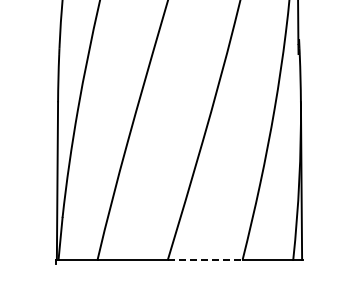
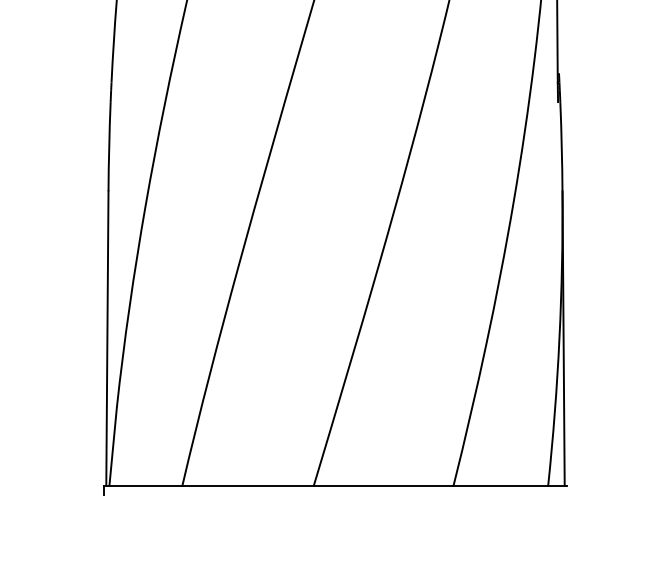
line: (205, 259) -> (384, 485), dashed -> solid

